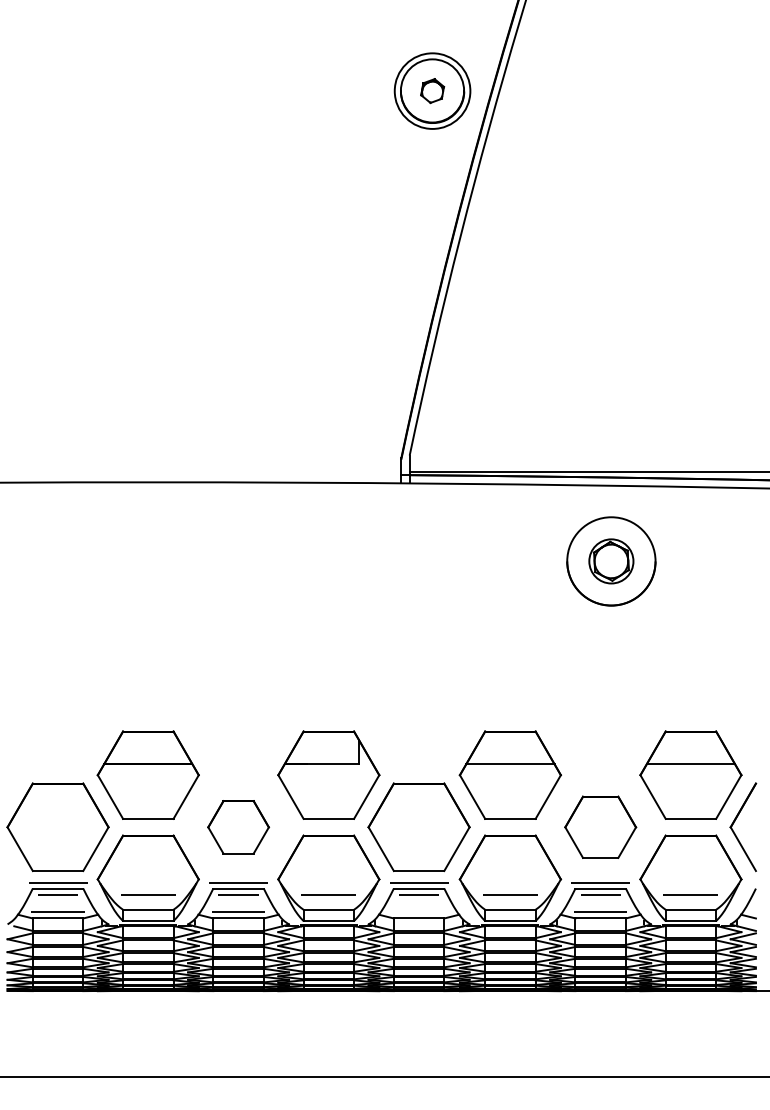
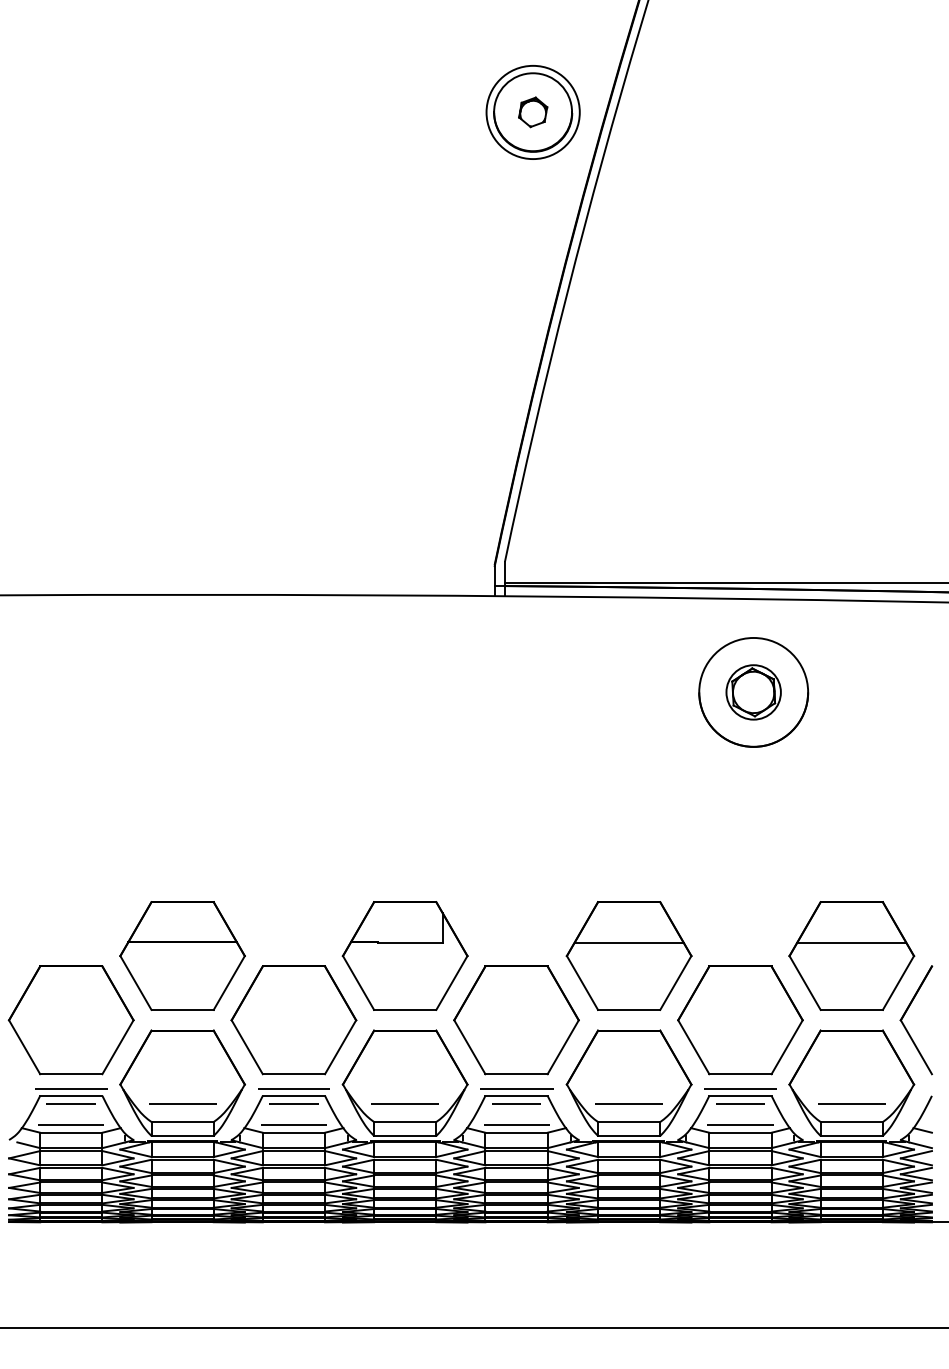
part: (238, 827) -> (293, 1020), size x1.67
part: (600, 827) -> (740, 1020), size x1.43
line: (419, 911) -> (516, 1124), added

